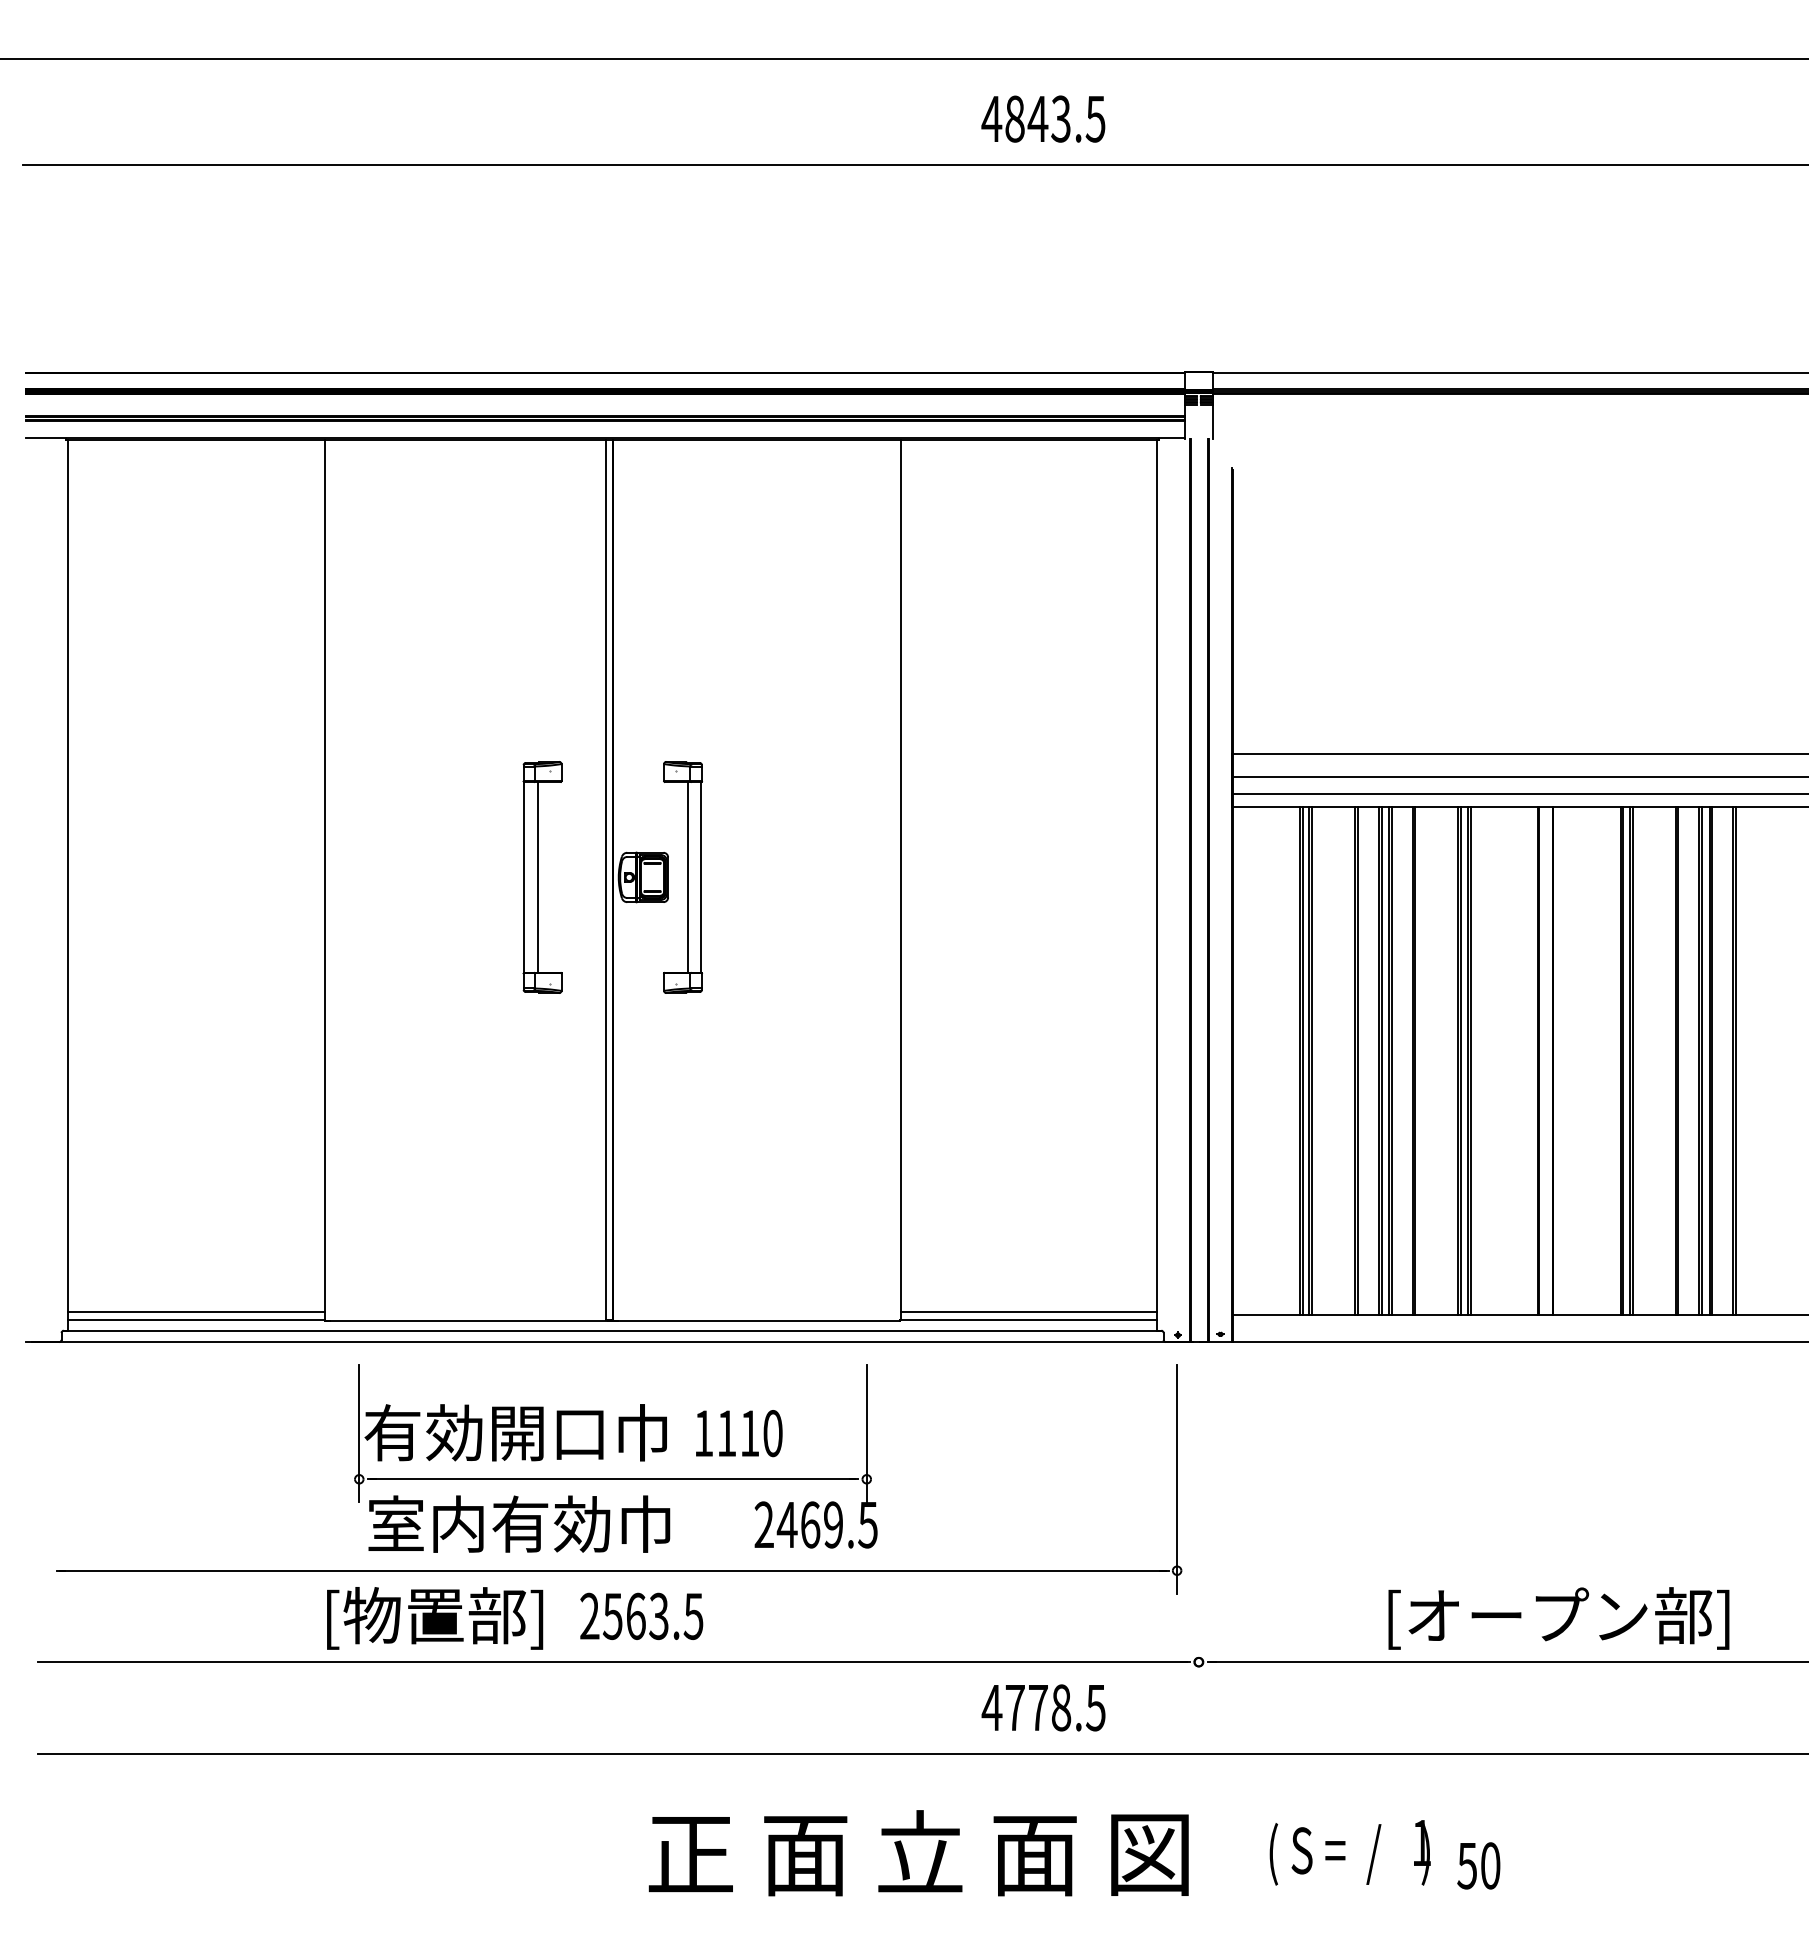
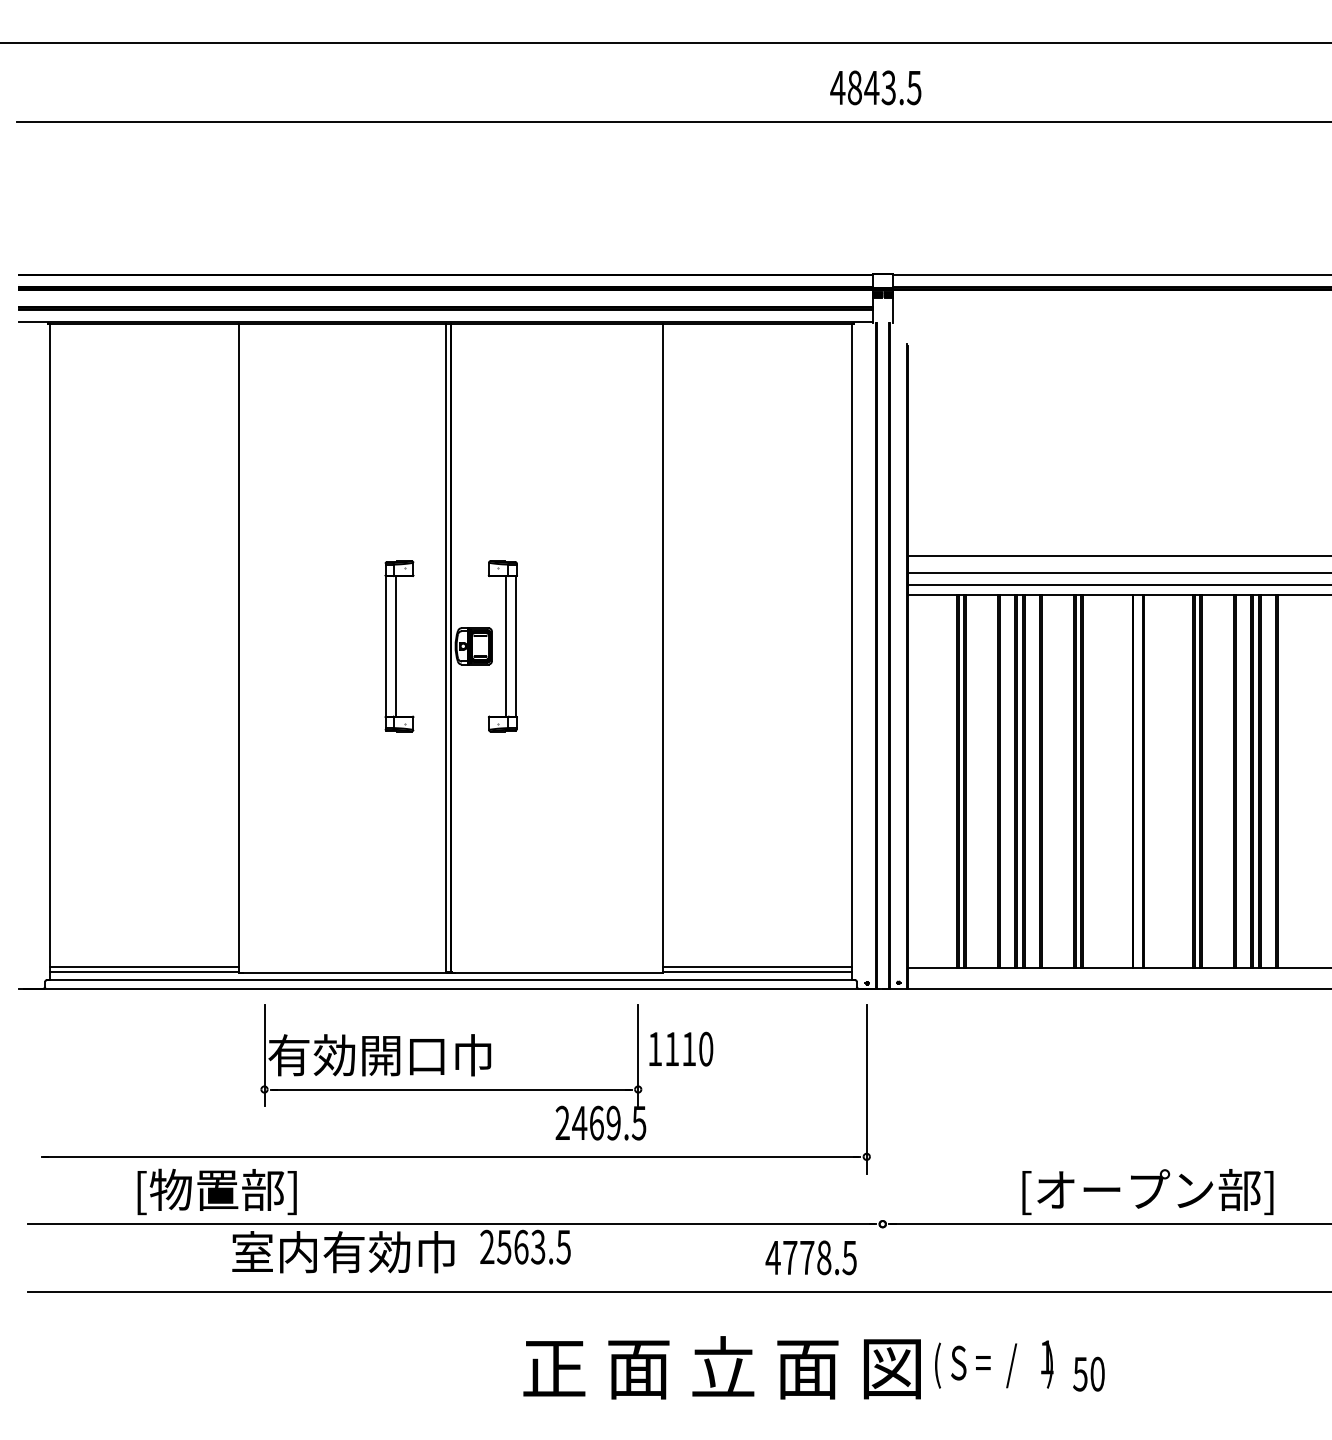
text: (1043, 118) -> (875, 87), moved
text: (739, 1433) -> (681, 1049), moved
text: (519, 1523) -> (343, 1251), moved
text: (641, 1615) -> (525, 1246), moved
text: (435, 1618) -> (217, 1192), moved
text: (1043, 1707) -> (811, 1257), moved
text: (918, 1853) -> (721, 1368), moved

